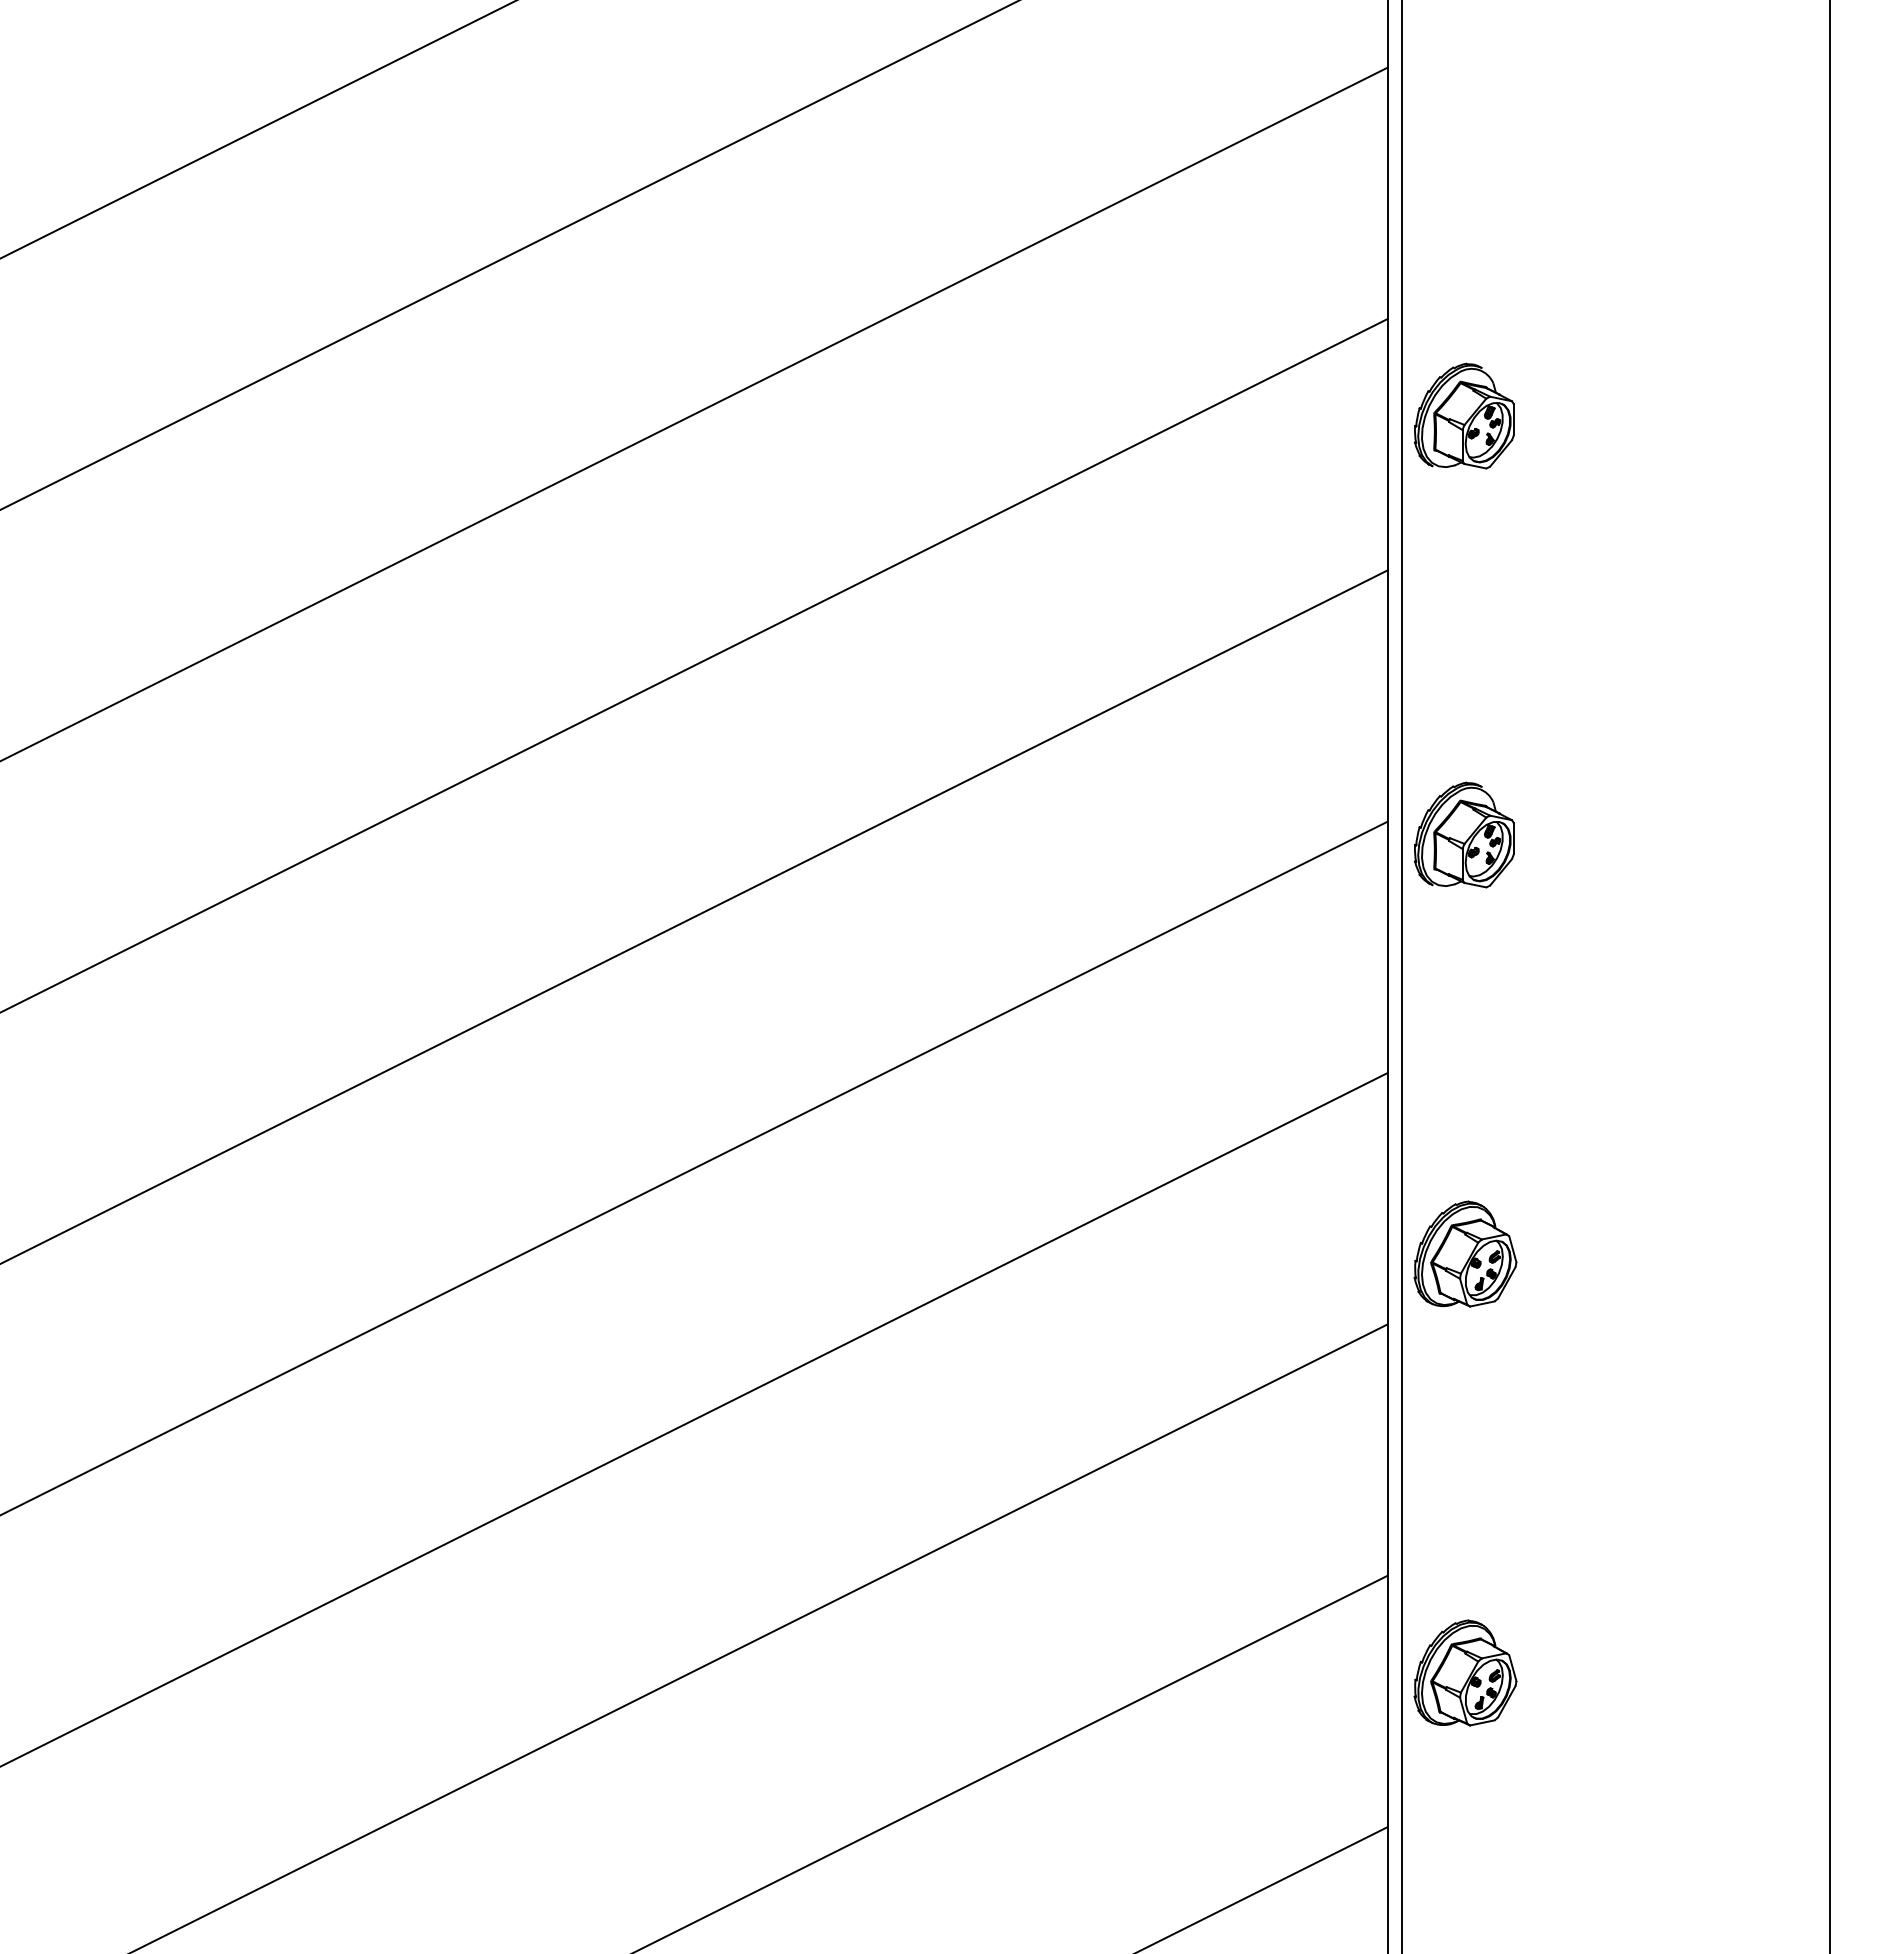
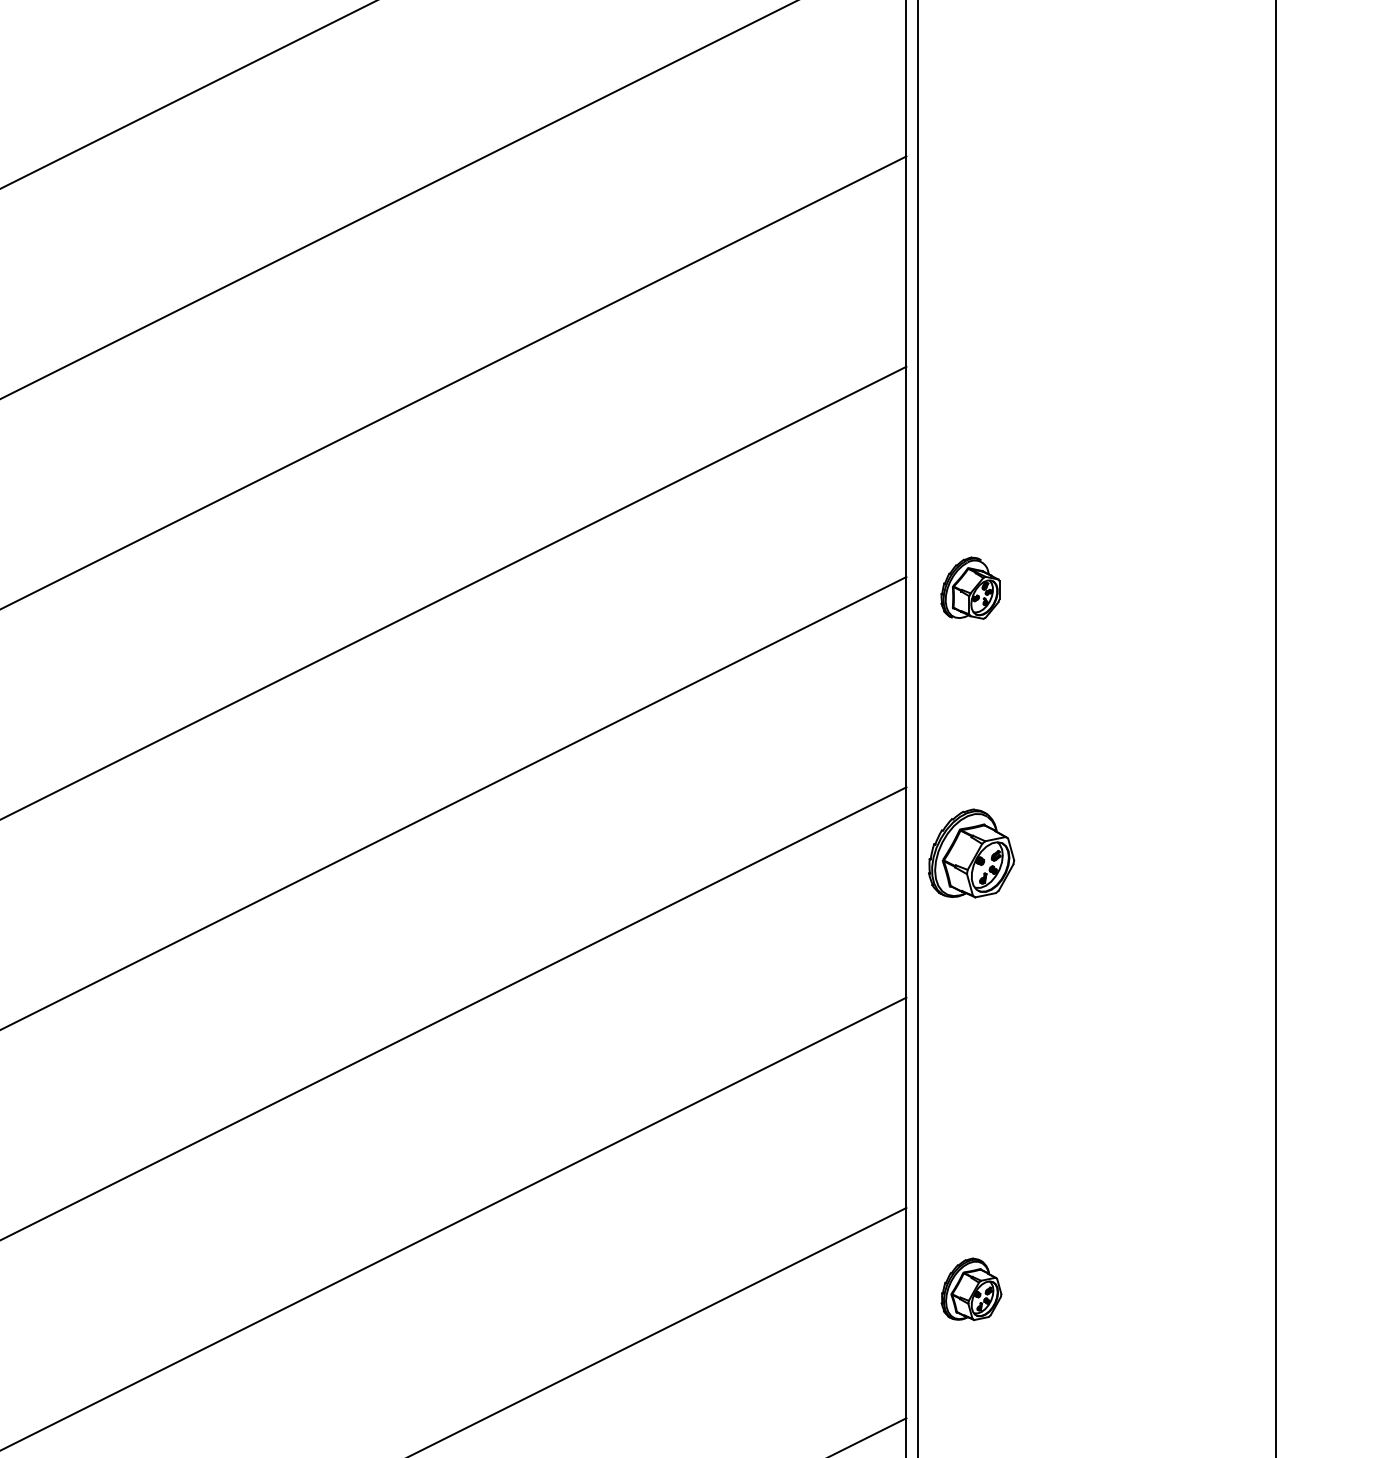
part: (1464, 415) -> (970, 237), removed
part: (1463, 834) -> (969, 587), size x0.7
part: (1465, 1253) -> (971, 852), moved
part: (1465, 1672) -> (971, 1288), size x0.7

